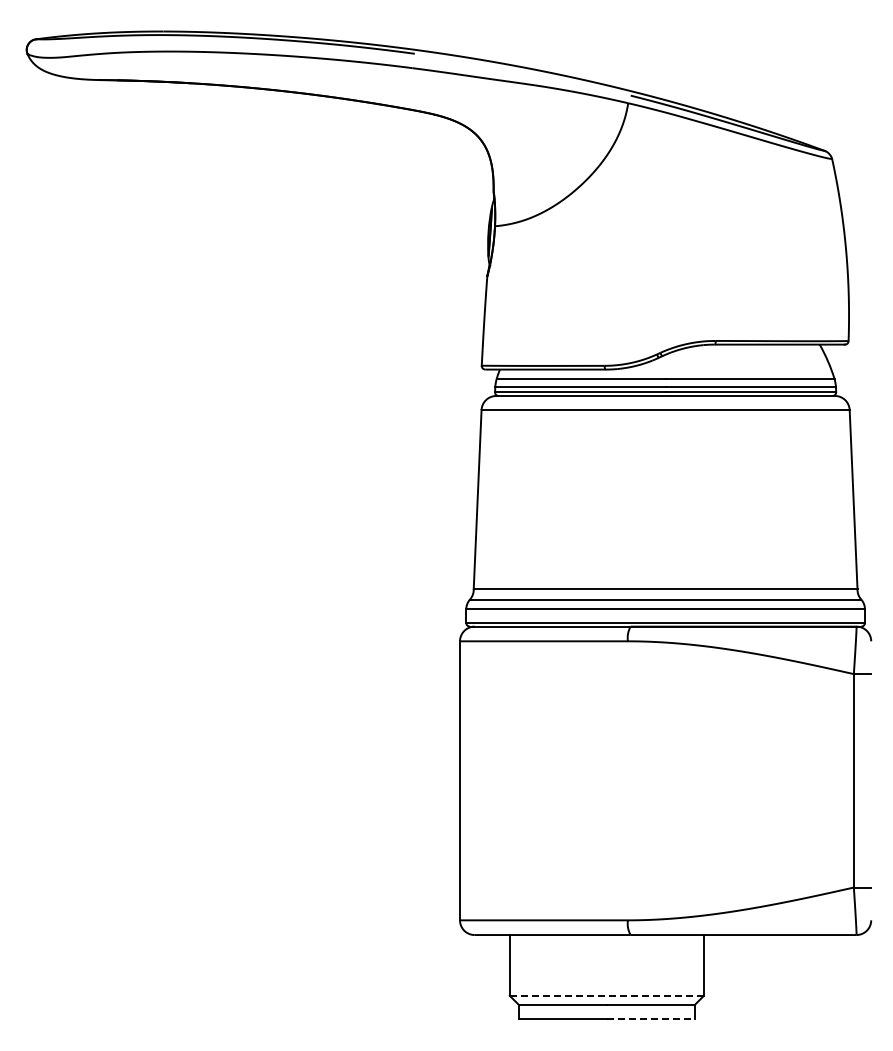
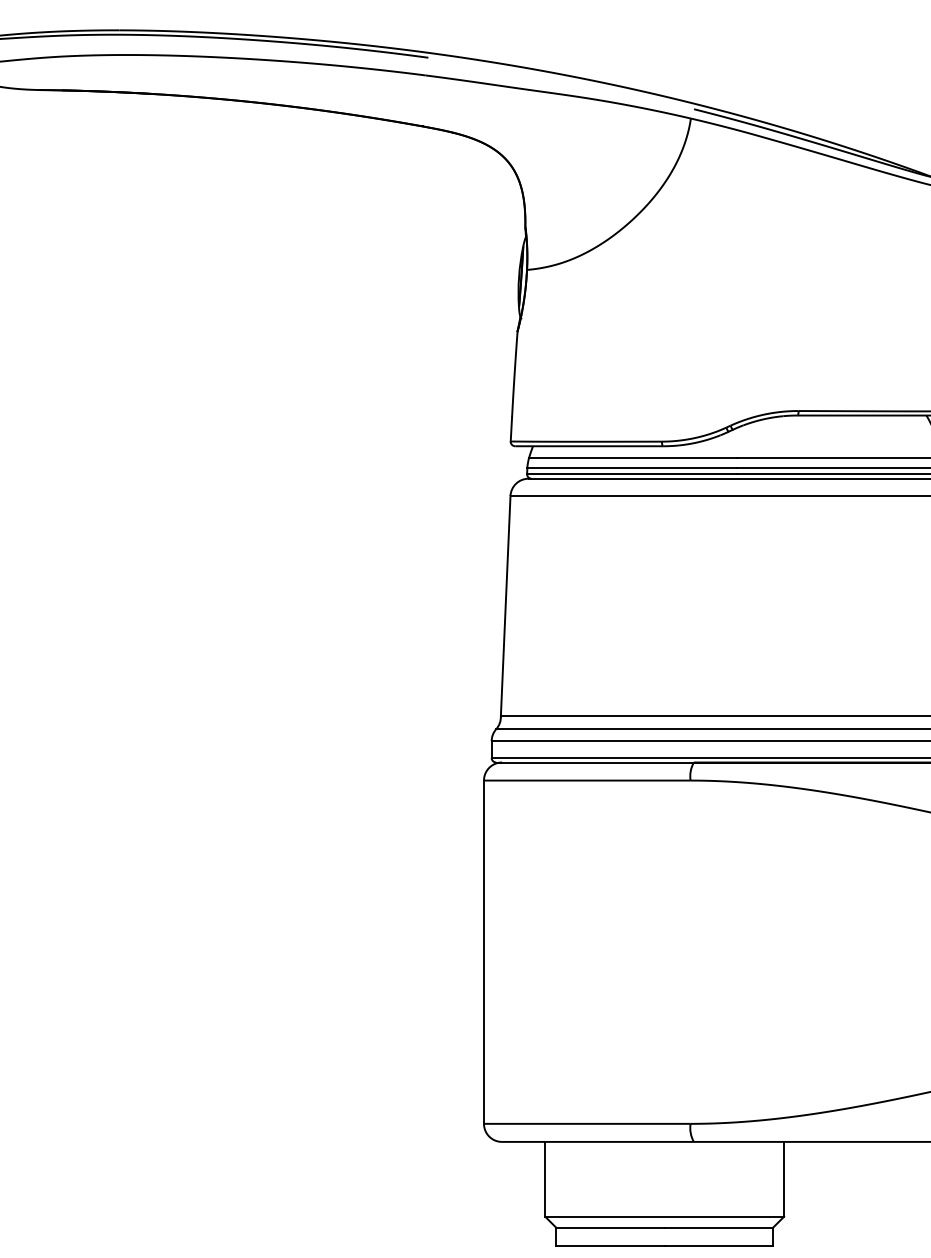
line: (606, 995) -> (664, 1216), dashed -> solid
line: (651, 1019) -> (719, 1245), dashed -> solid

